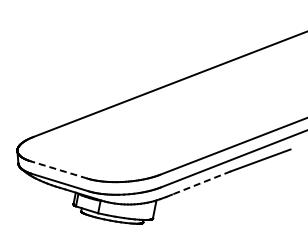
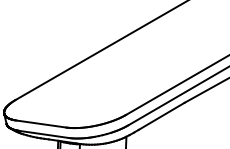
line: (59, 169) -> (41, 123), dashed -> solid
line: (201, 183) -> (161, 116), dashed -> solid

